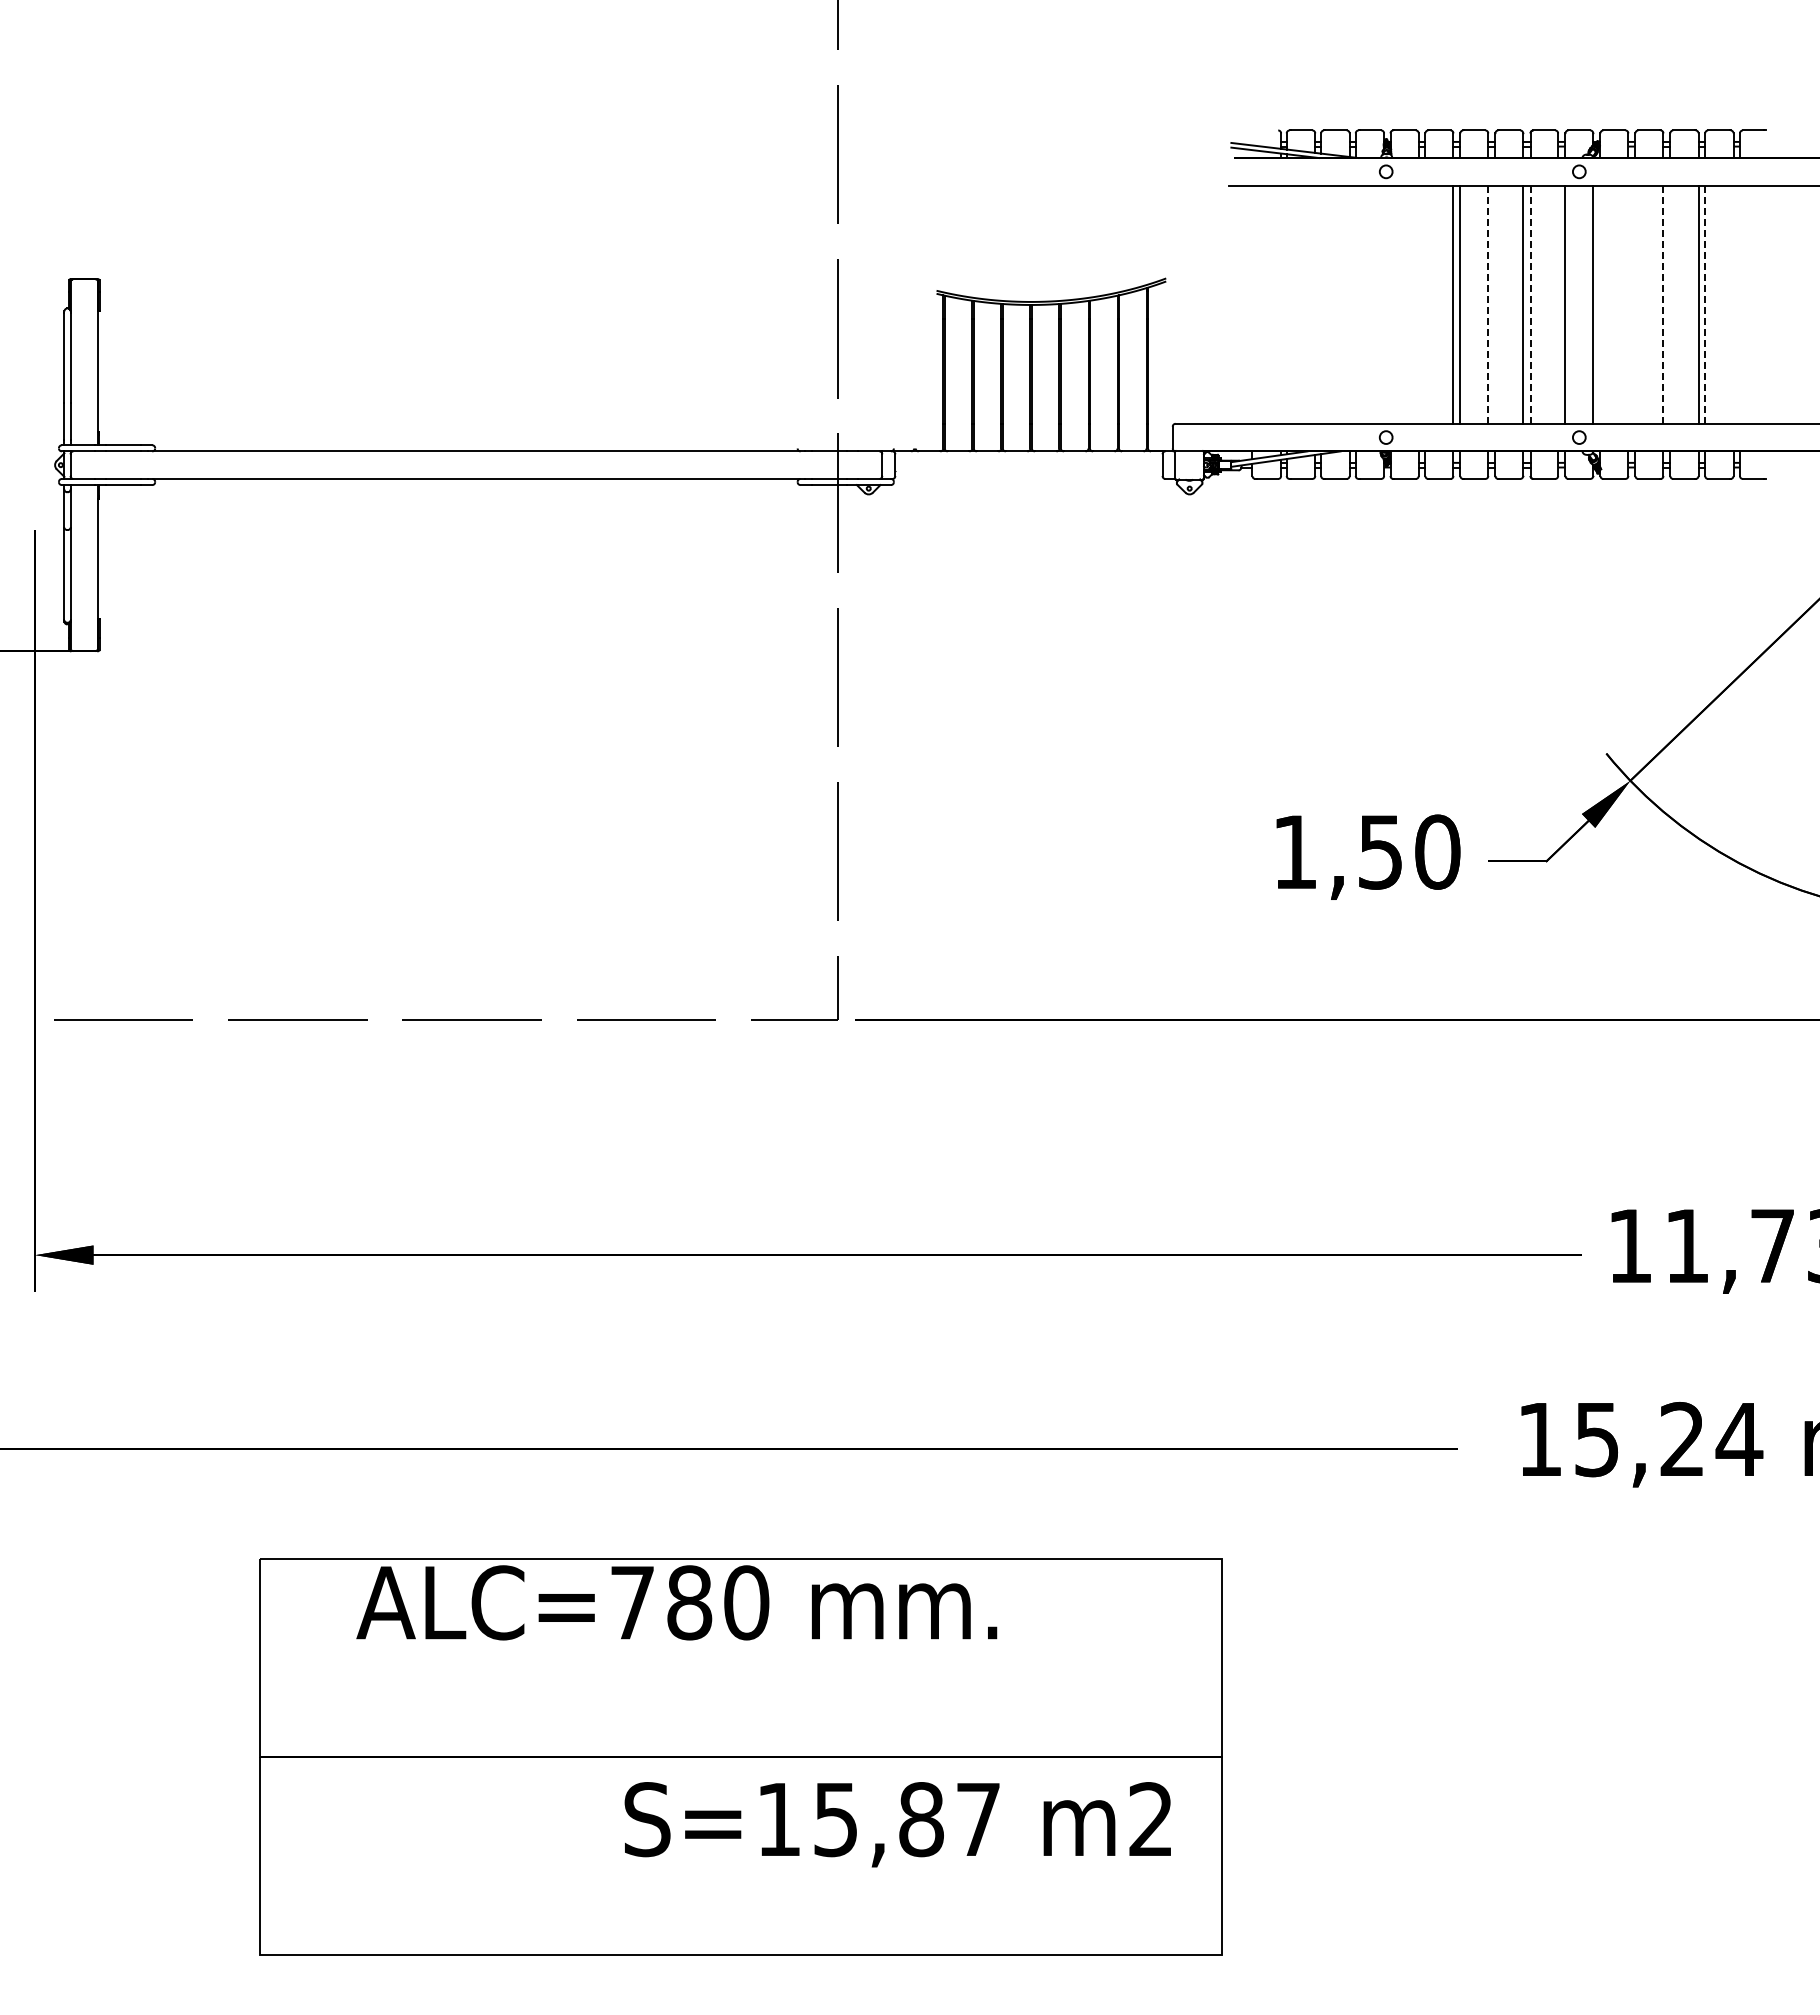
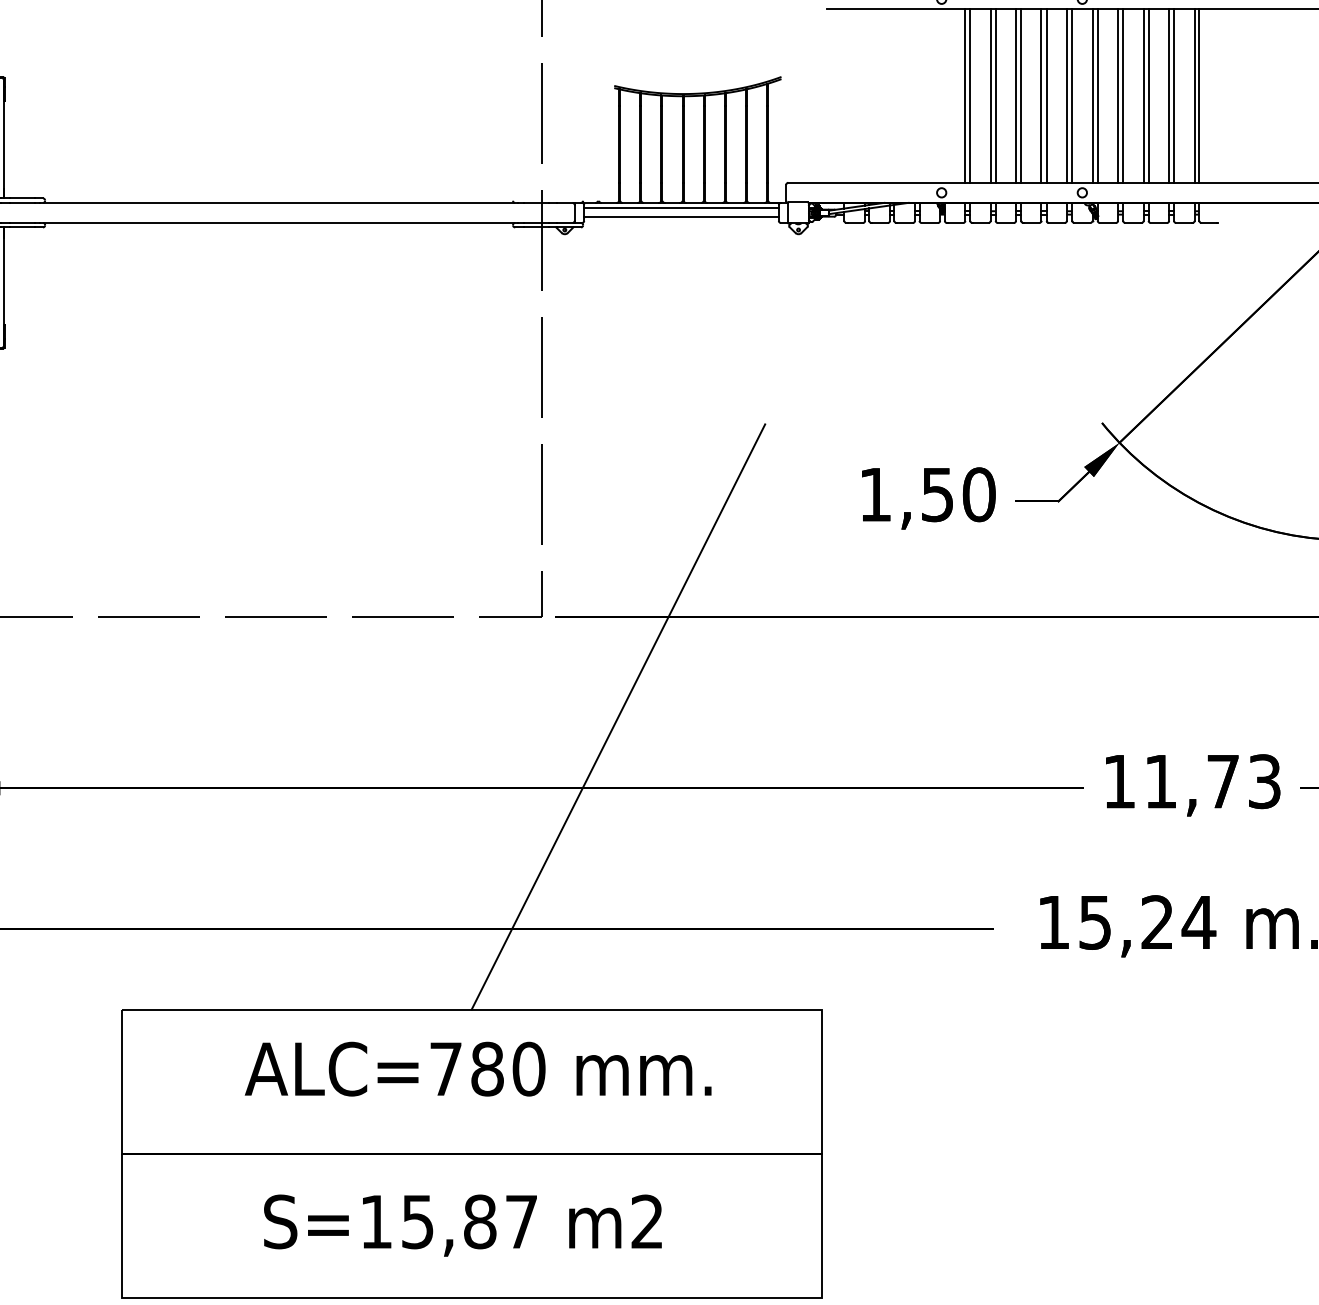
line: (1418, 304) -> (965, 95), added
line: (1425, 304) -> (970, 95), added
line: (1488, 304) -> (1016, 95), dashed -> solid
line: (1495, 304) -> (1021, 95), added
line: (1558, 304) -> (1067, 95), added
line: (1600, 304) -> (1097, 95), added
line: (1628, 304) -> (1118, 95), added
line: (1635, 304) -> (1123, 95), added
line: (1663, 304) -> (1143, 95), dashed -> solid
line: (1670, 304) -> (1148, 95), added
line: (1733, 304) -> (1194, 95), added
line: (1739, 304) -> (1199, 95), added
line: (1530, 305) -> (1046, 96), dashed -> solid
line: (1705, 305) -> (1174, 96), dashed -> solid
line: (1028, 457) -> (681, 207), added
line: (1028, 471) -> (681, 217), added
line: (941, 1156) -> (617, 716), added
text: (676, 1602) -> (477, 1068), moved
text: (897, 1824) -> (462, 1225), moved

